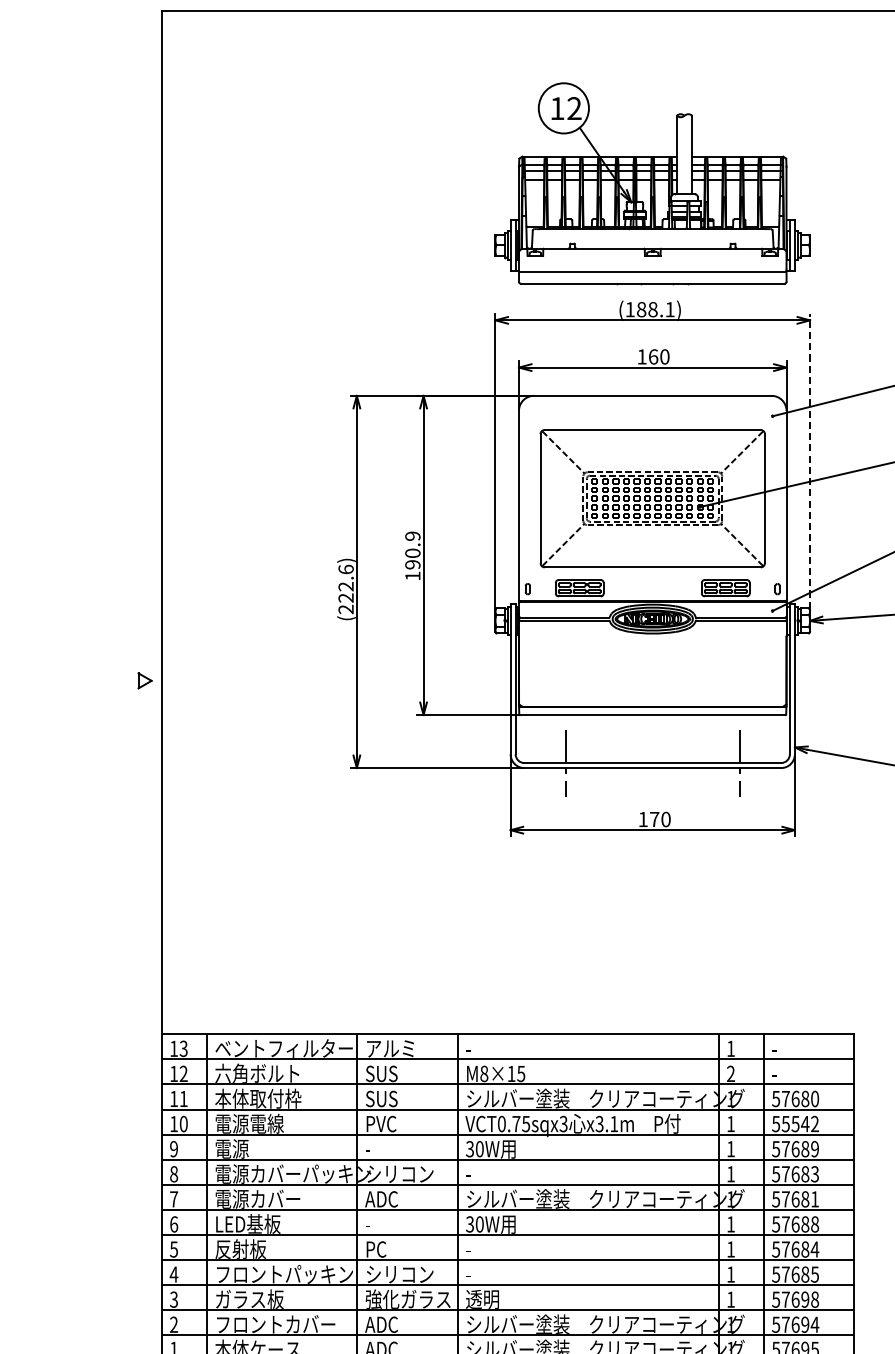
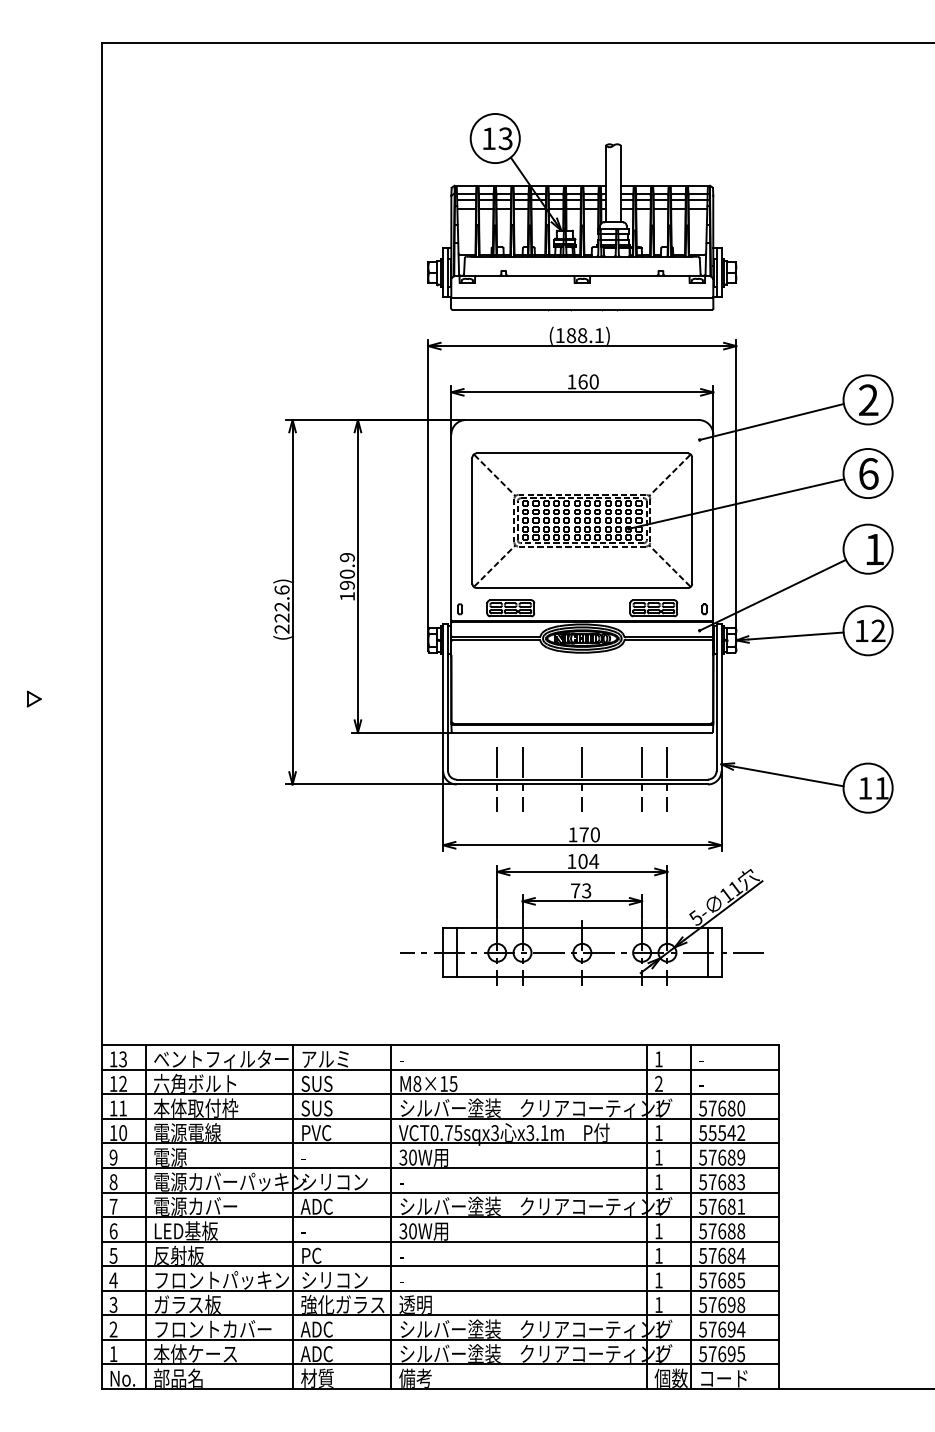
text: (574, 109) -> (505, 139), 12 -> 13
line: (810, 460) -> (736, 483), dashed -> solid
part: (144, 680) -> (33, 698), moved
line: (591, 762) -> (522, 779), added
line: (652, 762) -> (582, 779), added
line: (714, 762) -> (642, 779), added
part: (651, 905) -> (581, 919), added

